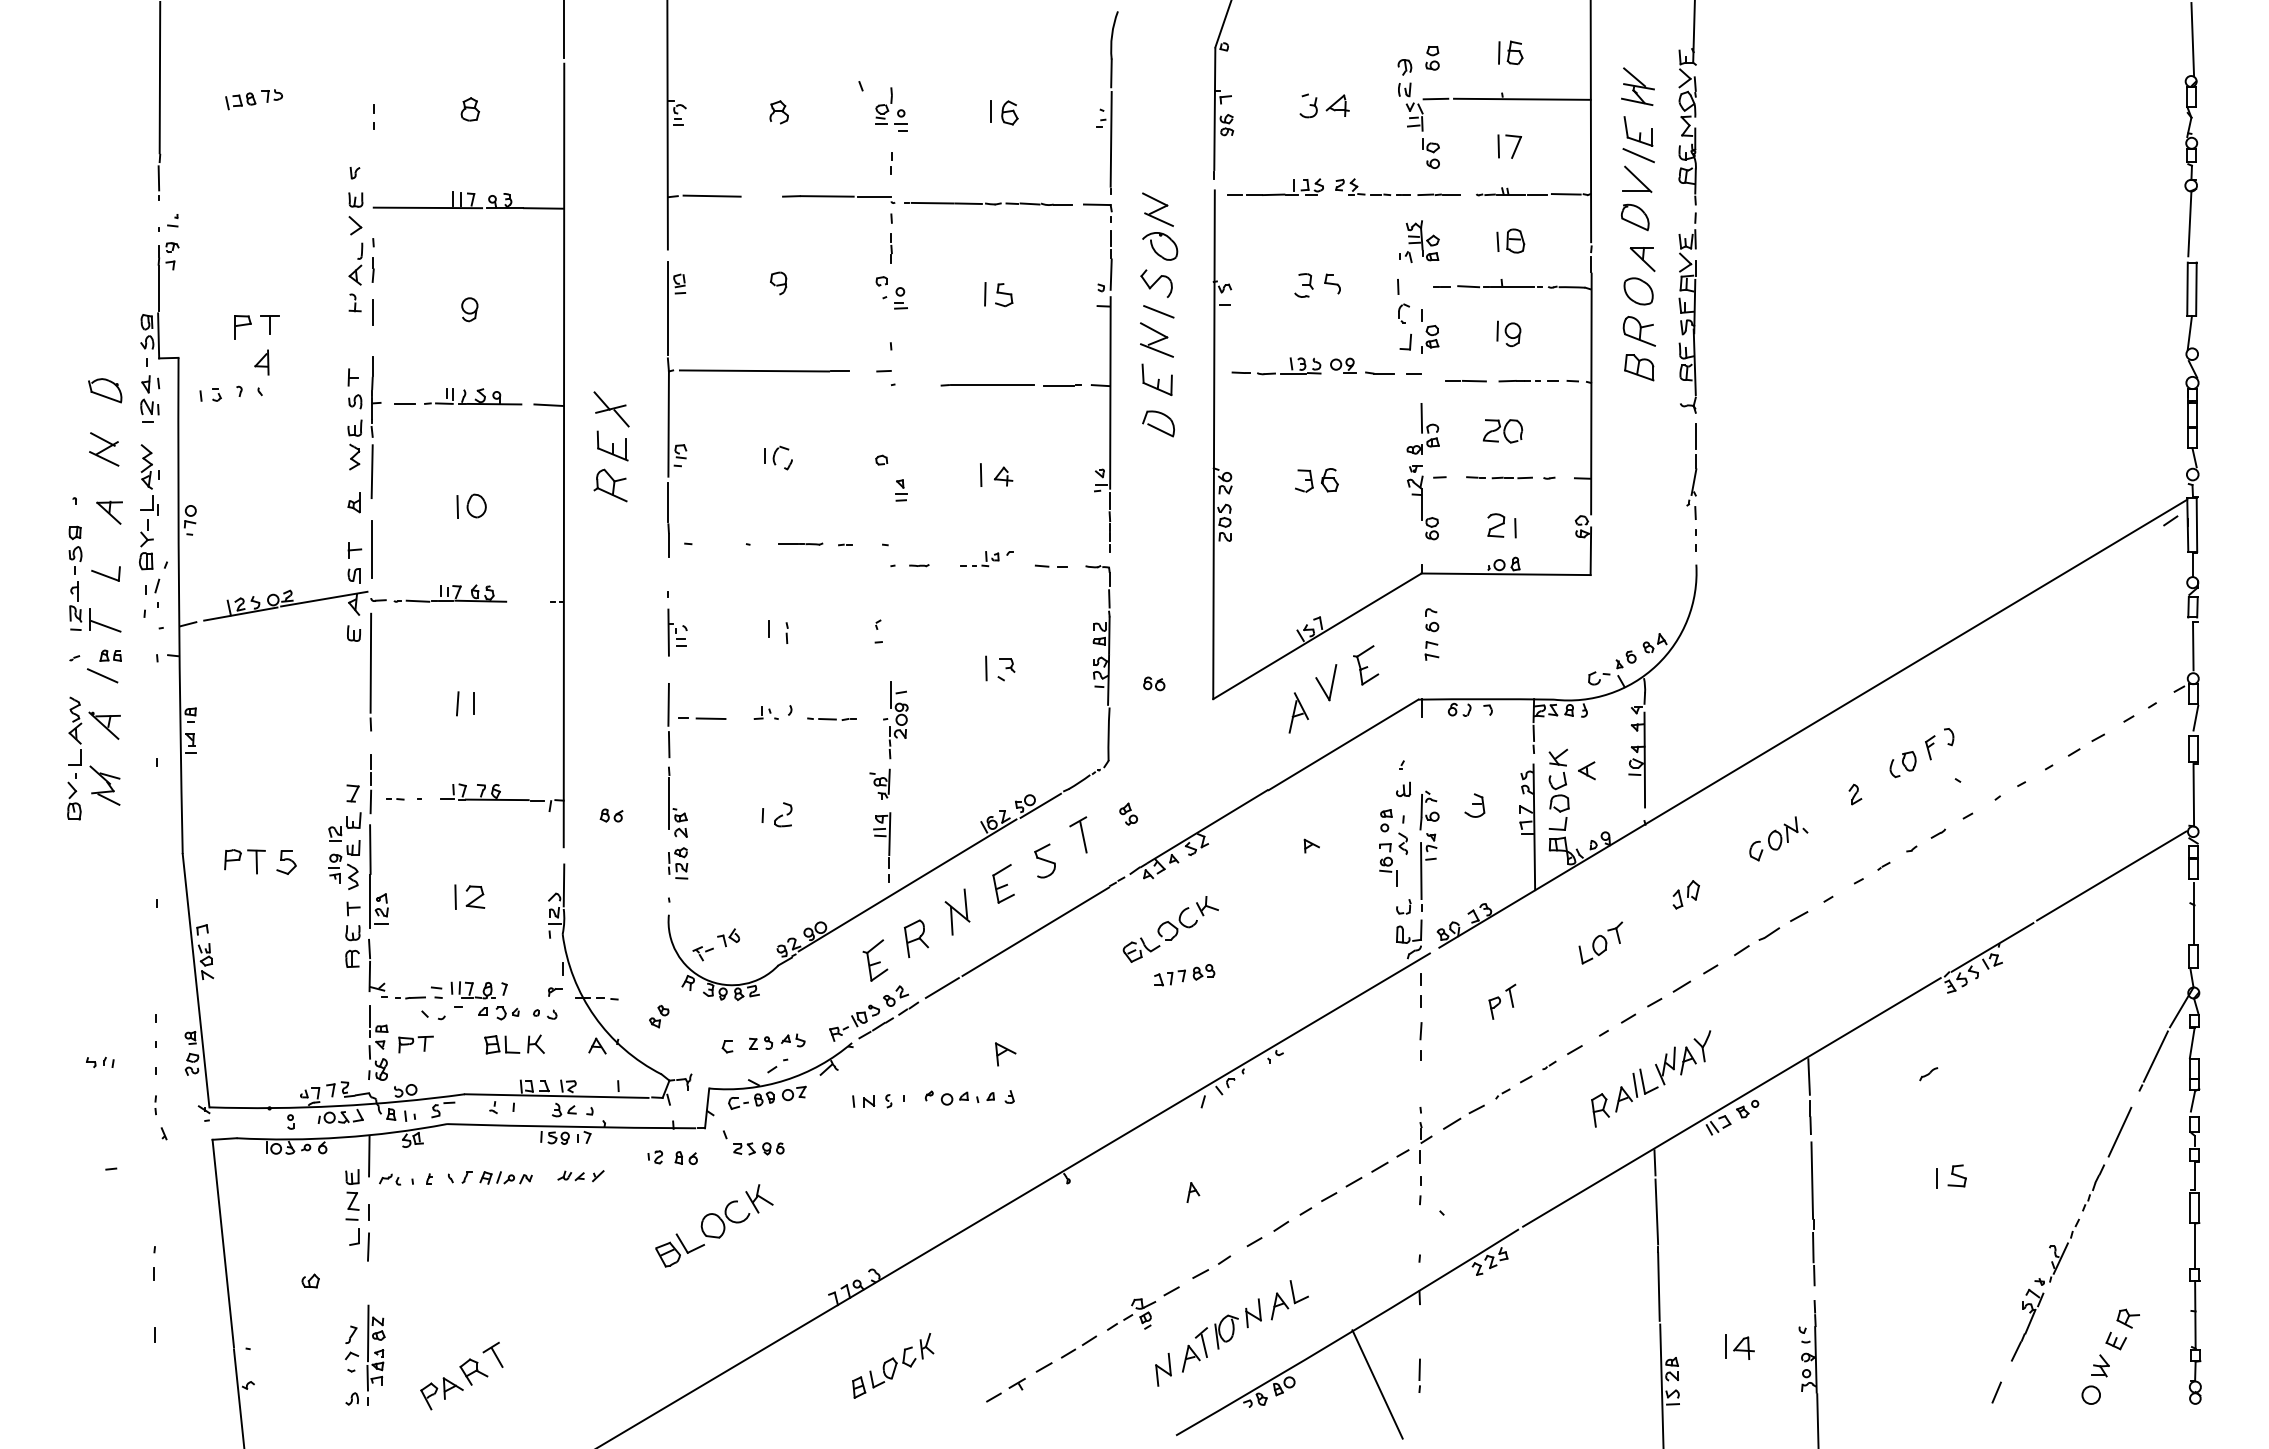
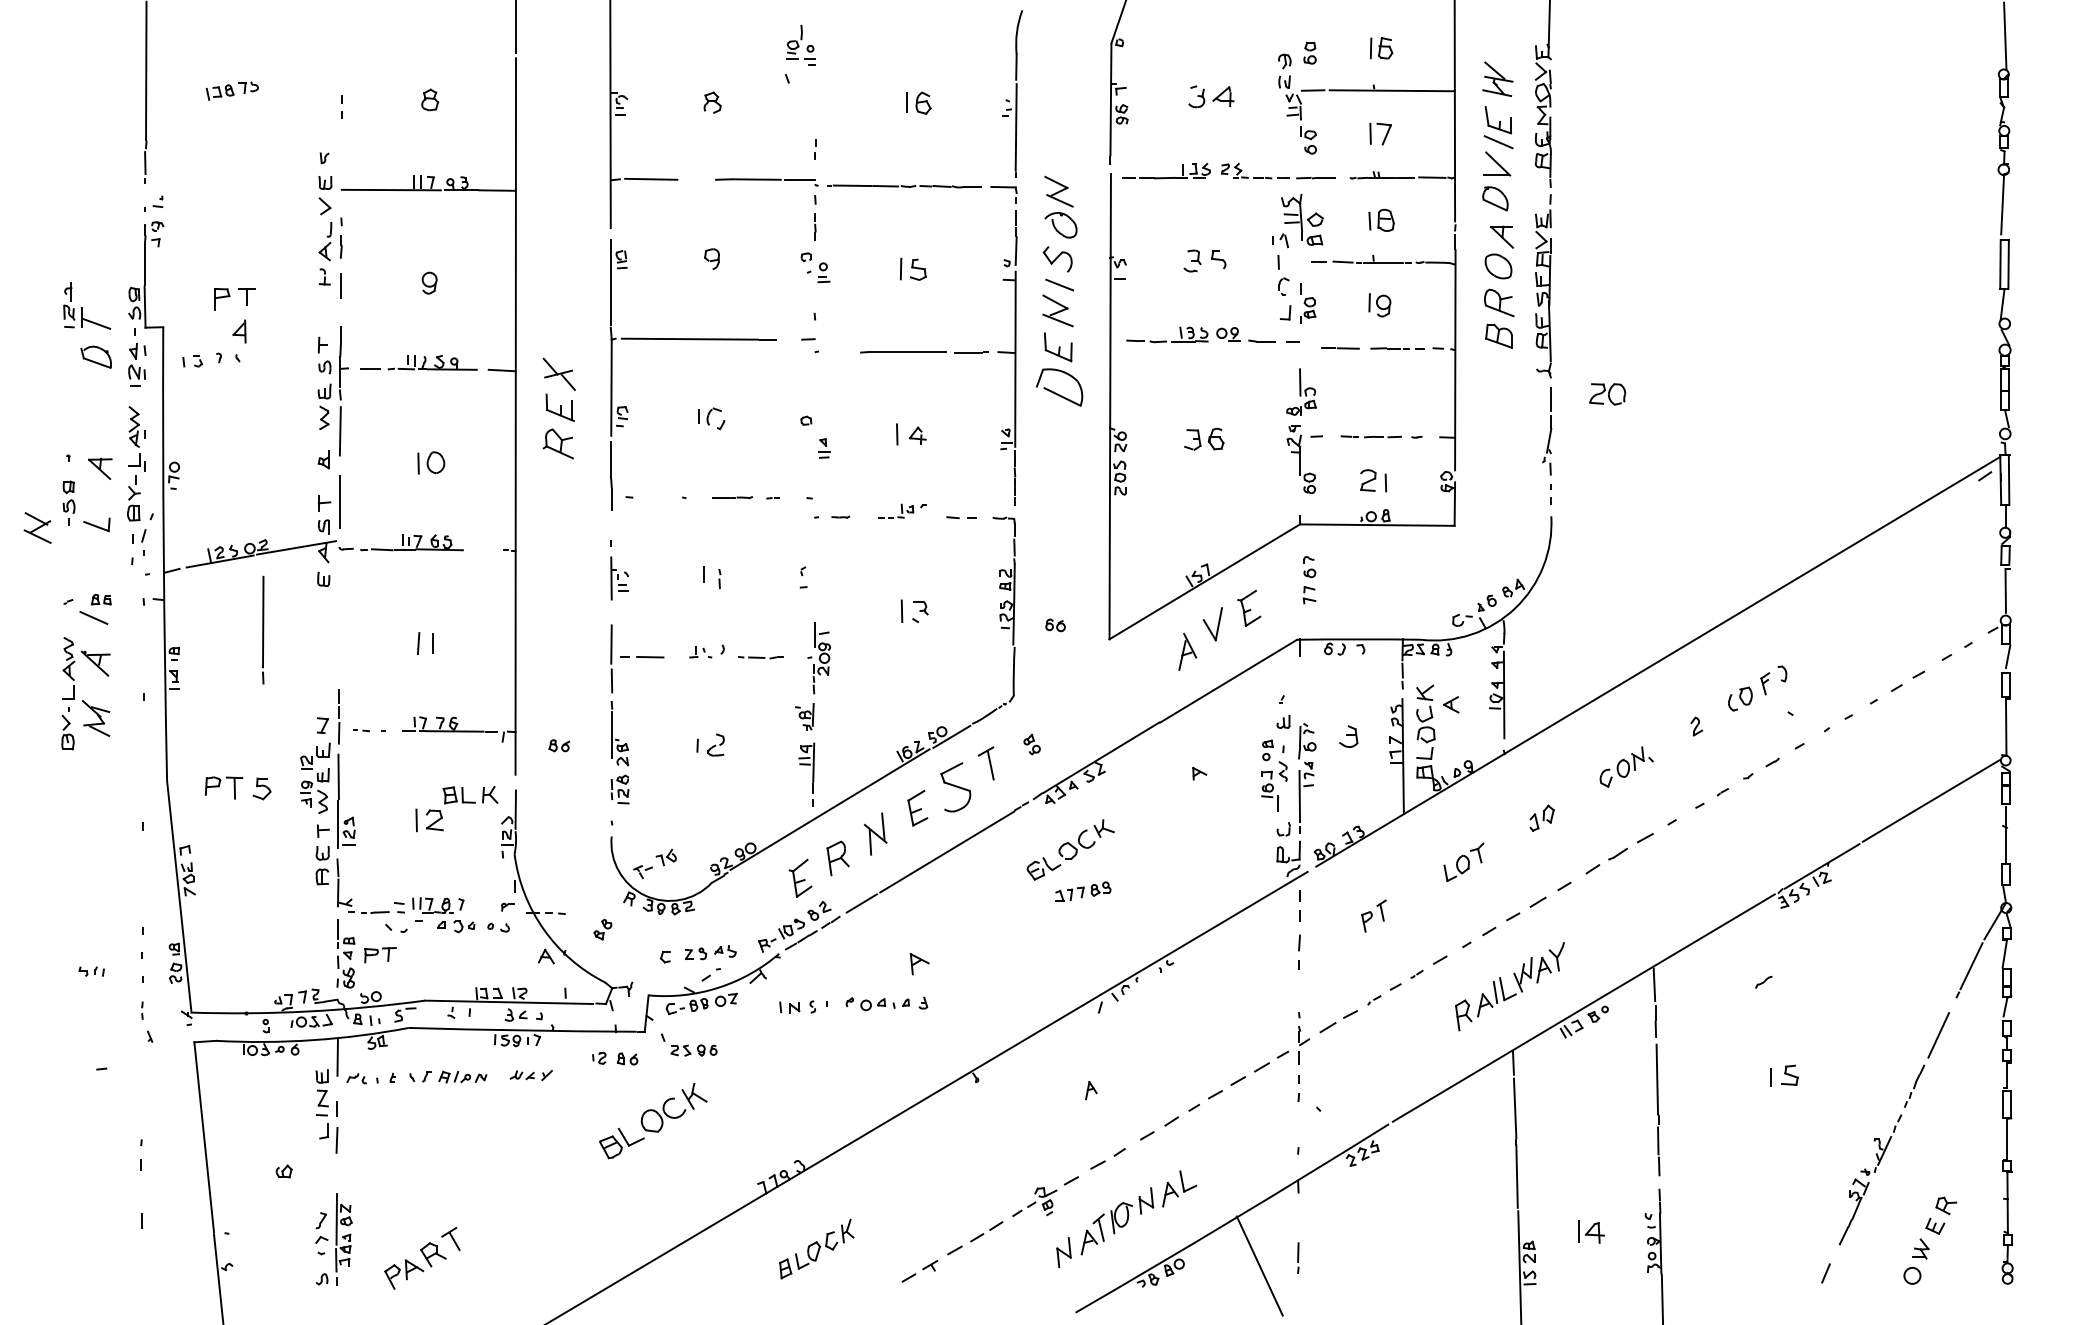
part: (891, 109) -> (801, 45), moved
part: (1419, 241) -> (1298, 220), size x1.4
part: (1158, 423) -> (1059, 387), size x1.6
part: (1502, 431) -> (1607, 394), moved
part: (104, 449) -> (37, 528), moved
part: (95, 606) -> (87, 305), moved
line: (370, 671) -> (262, 629), moved
part: (1044, 860) -> (955, 786), size x1.6
part: (514, 1051) -> (470, 801), moved

